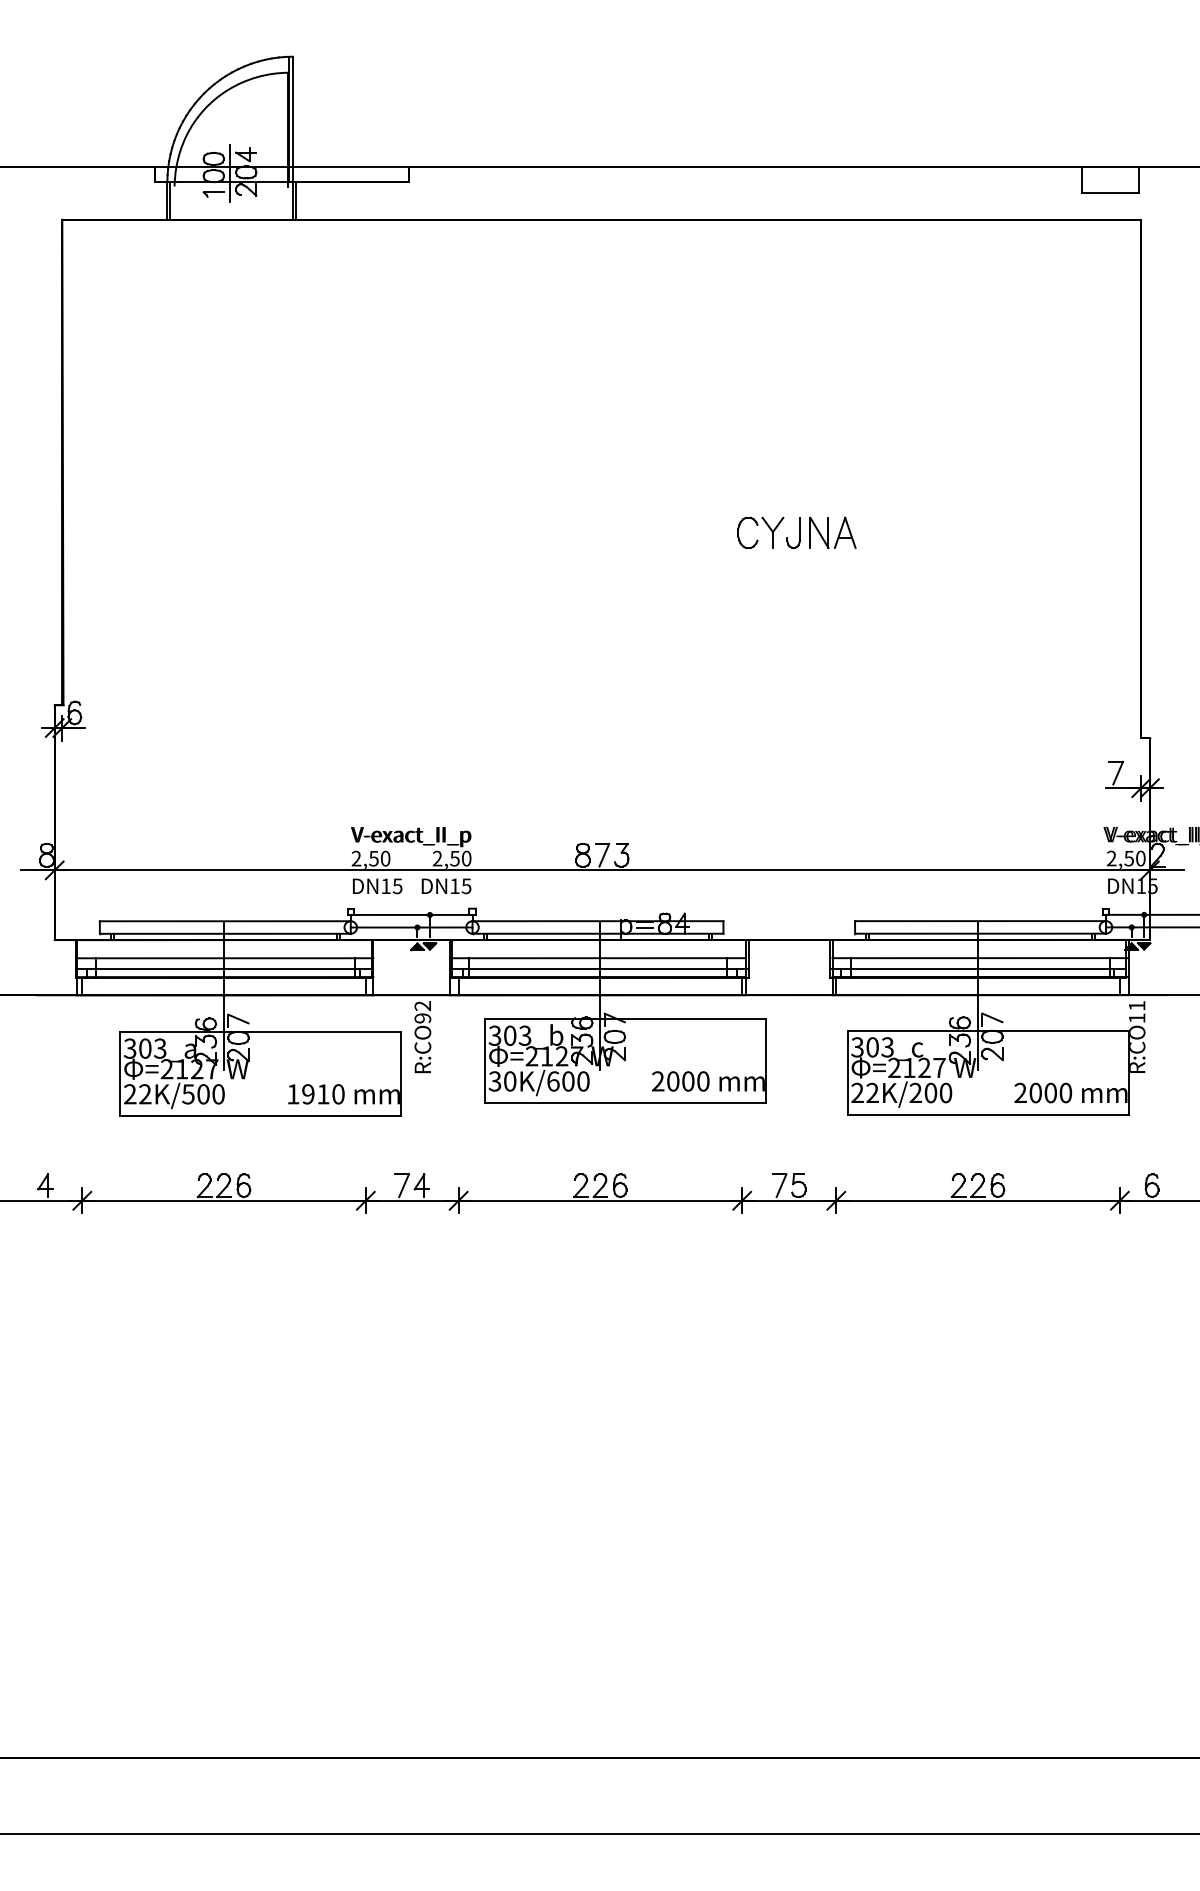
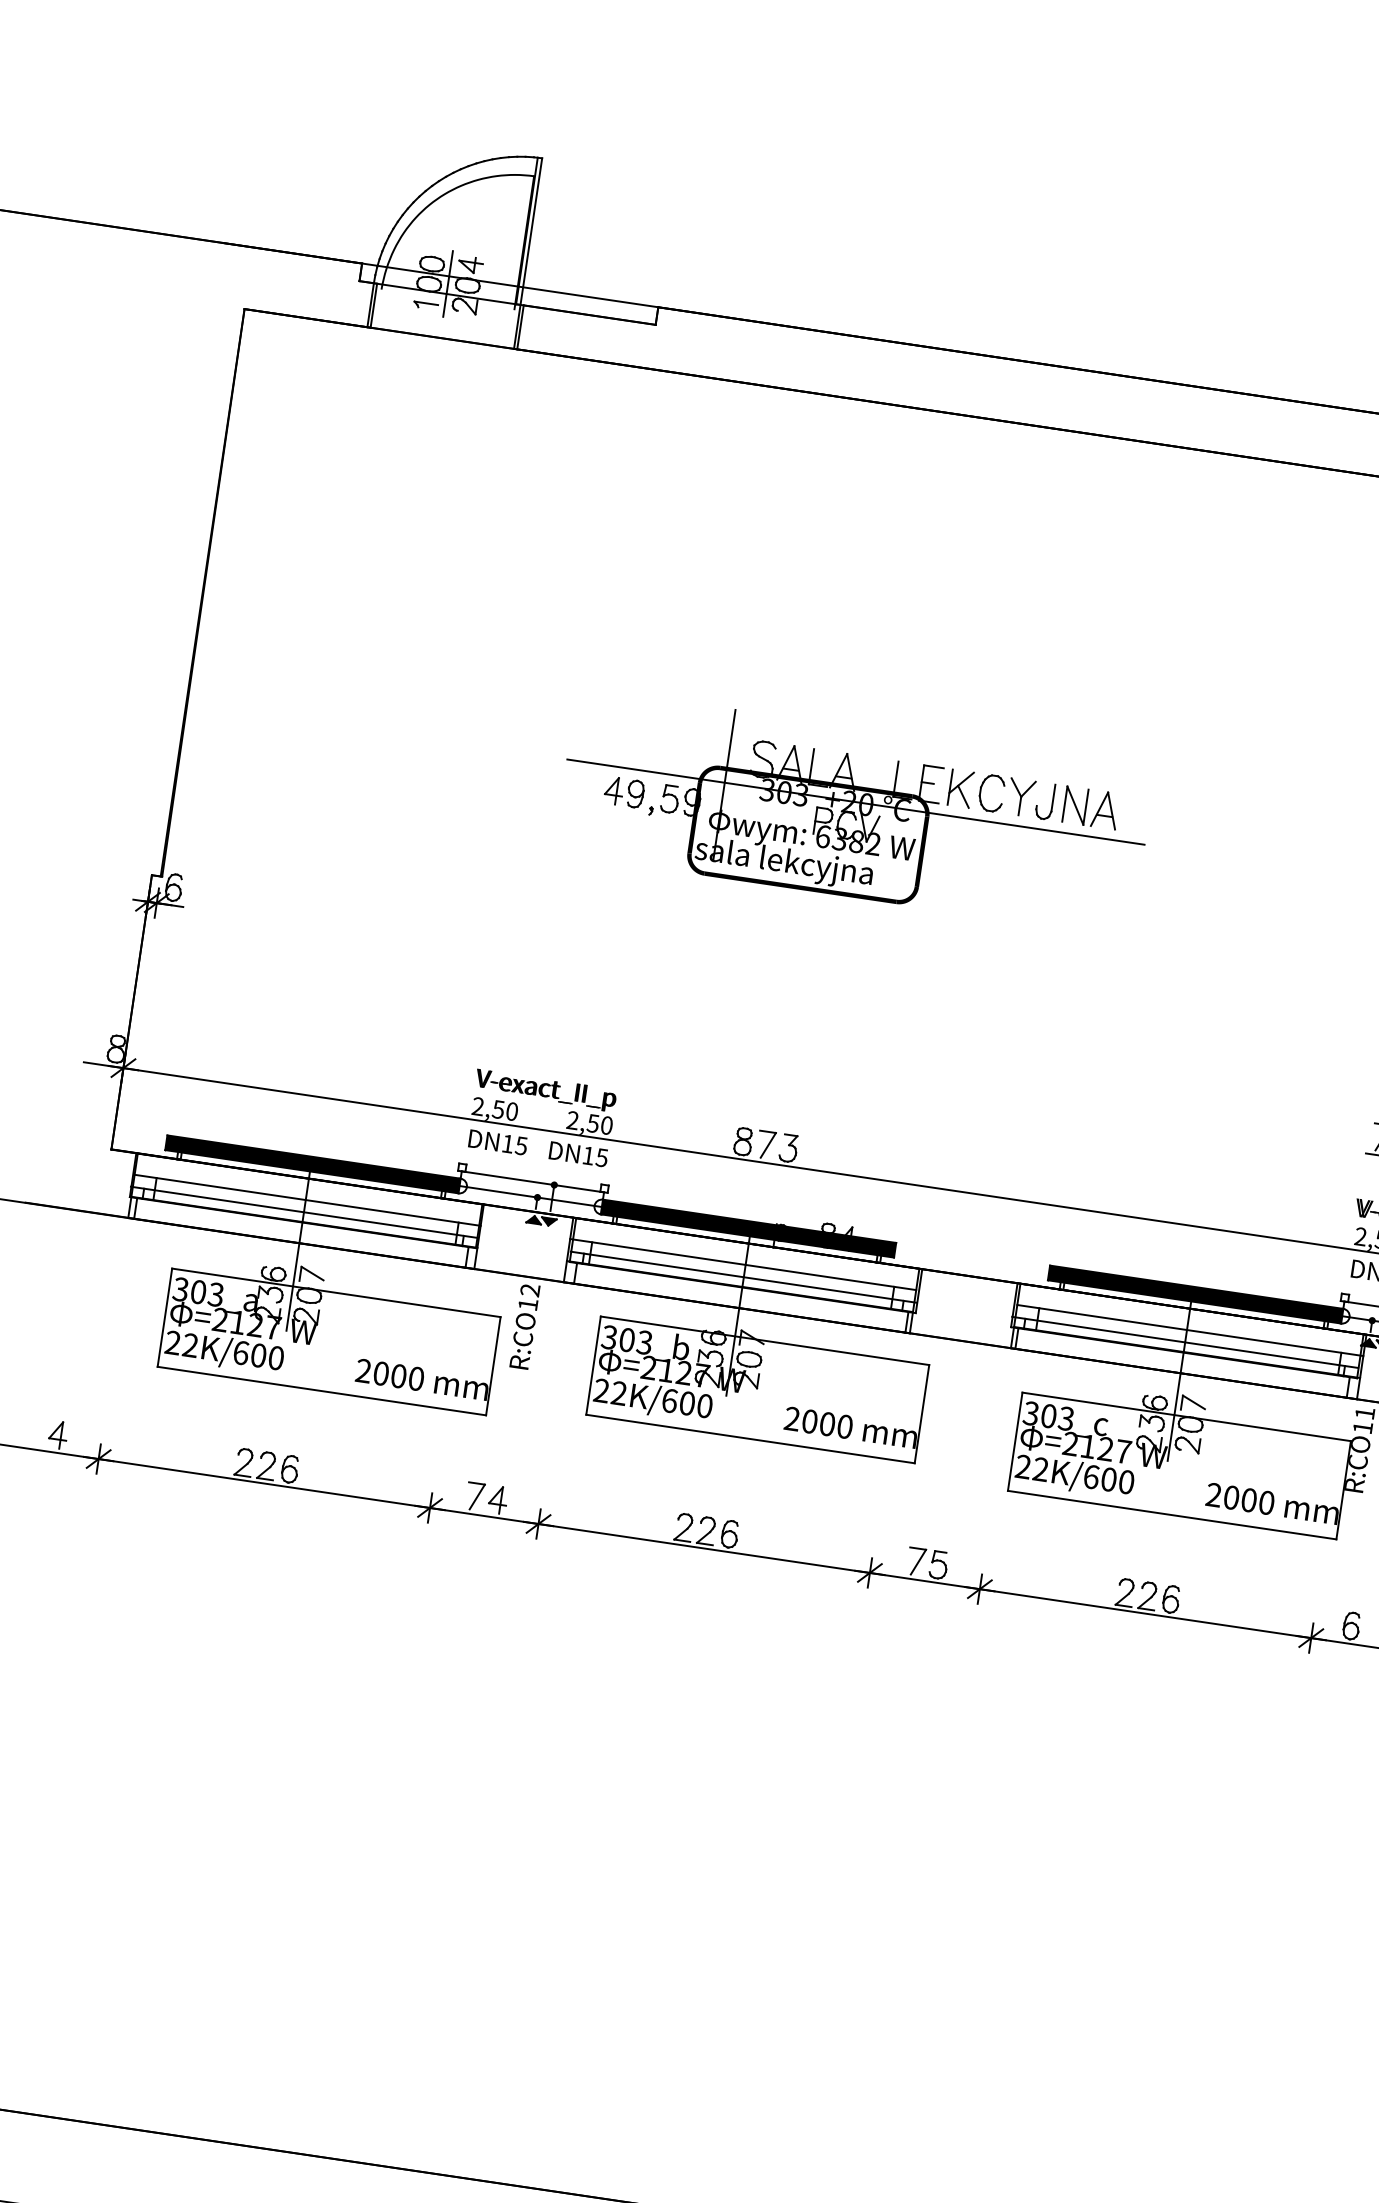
part: (634, 565) -> (853, 811), added
fill: (224, 927) -> (312, 1164), added
fill: (597, 927) -> (747, 1228), added
fill: (980, 927) -> (1195, 1294), added
text: (422, 1018) -> (527, 1304), R:CO92 -> R:CO12
text: (502, 1081) -> (610, 1392), 30K/600 -> 22K/600
text: (915, 1092) -> (1091, 1476), 22K/200 -> 22K/600
text: (188, 1094) -> (241, 1353), 22K/500 -> 22K/600
text: (308, 1094) -> (381, 1373), 1910 -> 2000

